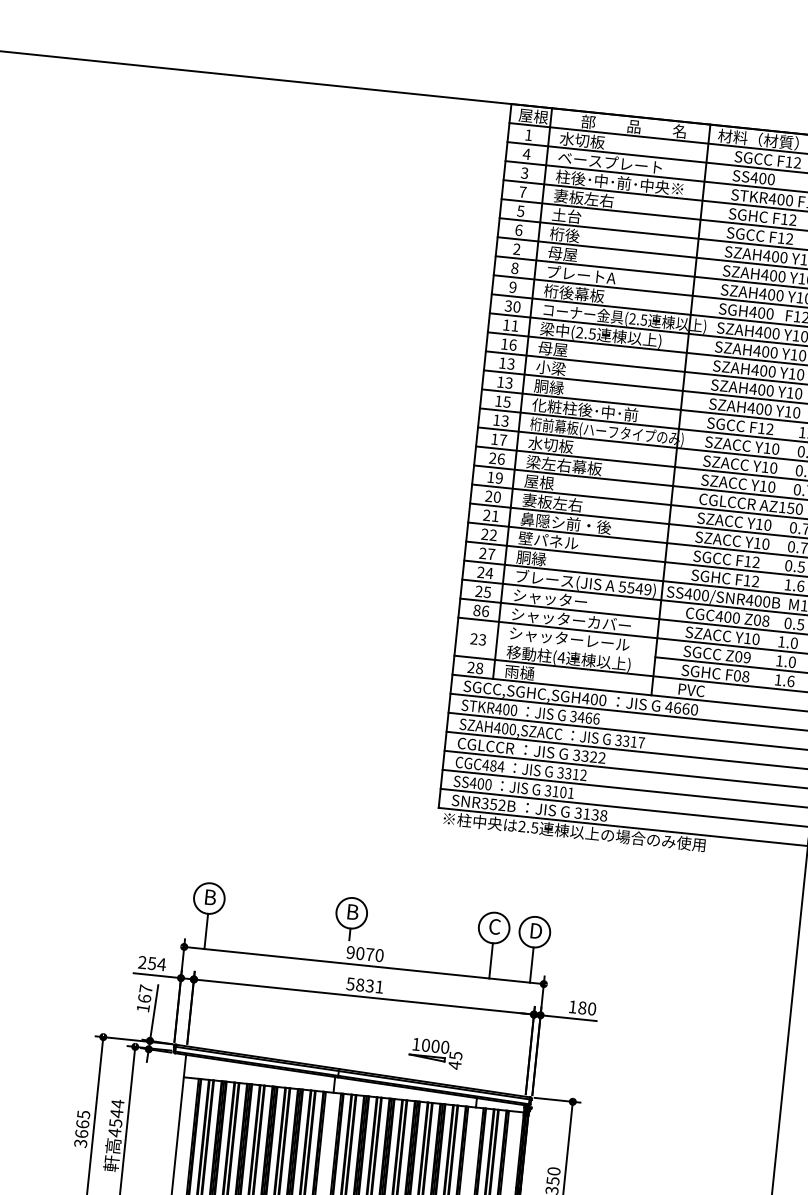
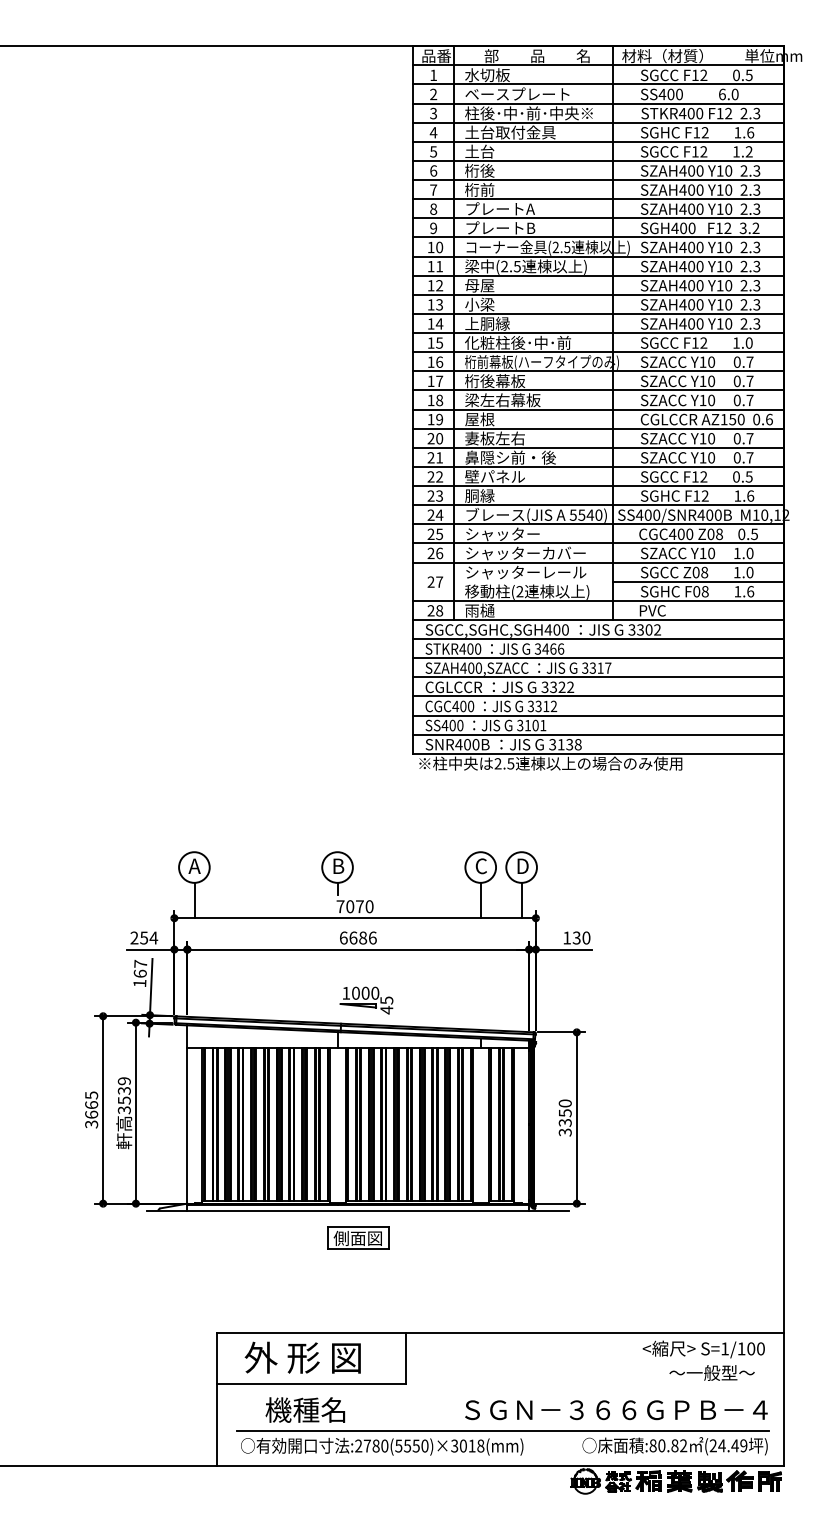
text: (532, 115) -> (435, 55), 屋根 -> 品番
text: (526, 154) -> (433, 94), 4 -> 2
text: (522, 192) -> (433, 132), 7 -> 4
text: (599, 199) -> (510, 132), 妻板左右 -> 土台取付金具
text: (516, 248) -> (433, 189), 2 -> 7
text: (562, 253) -> (479, 189), 母屋 -> 桁前
text: (579, 294) -> (500, 228), 桁後幕板 -> プレートB
text: (507, 306) -> (430, 247), 30 -> 10
text: (512, 344) -> (439, 285), 16 -> 12
text: (509, 382) -> (439, 323), 13 -> 14
text: (556, 387) -> (487, 323), 胴縁 -> 上胴縁
text: (505, 420) -> (439, 361), 13 -> 16
text: (558, 446) -> (495, 381), 水切板 -> 桁後幕板
text: (497, 458) -> (435, 400), 26 -> 18
text: (491, 553) -> (439, 495), 27 -> 23
text: (647, 588) -> (598, 514), 5549) -> 5540)
text: (476, 610) -> (430, 553), 86 -> 26
text: (482, 639) -> (439, 581), 23 -> 27
text: (561, 657) -> (519, 591), (4 -> (2
text: (747, 657) -> (704, 572), Z09 -> Z08
text: (681, 708) -> (644, 629), 4660 -> 3302
text: (497, 766) -> (467, 706), CGC484 -> CGC400
text: (493, 804) -> (467, 744), SNR352B -> SNR400B
text: (209, 896) -> (194, 865), B -> A
text: (350, 952) -> (340, 906), 9070 -> 7070
text: (364, 984) -> (357, 937), 5831 -> 6686
text: (582, 1007) -> (576, 937), 180 -> 130
part: (435, 1053) -> (366, 1000), moved
text: (115, 1118) -> (123, 1095), 4544 -> 3539

